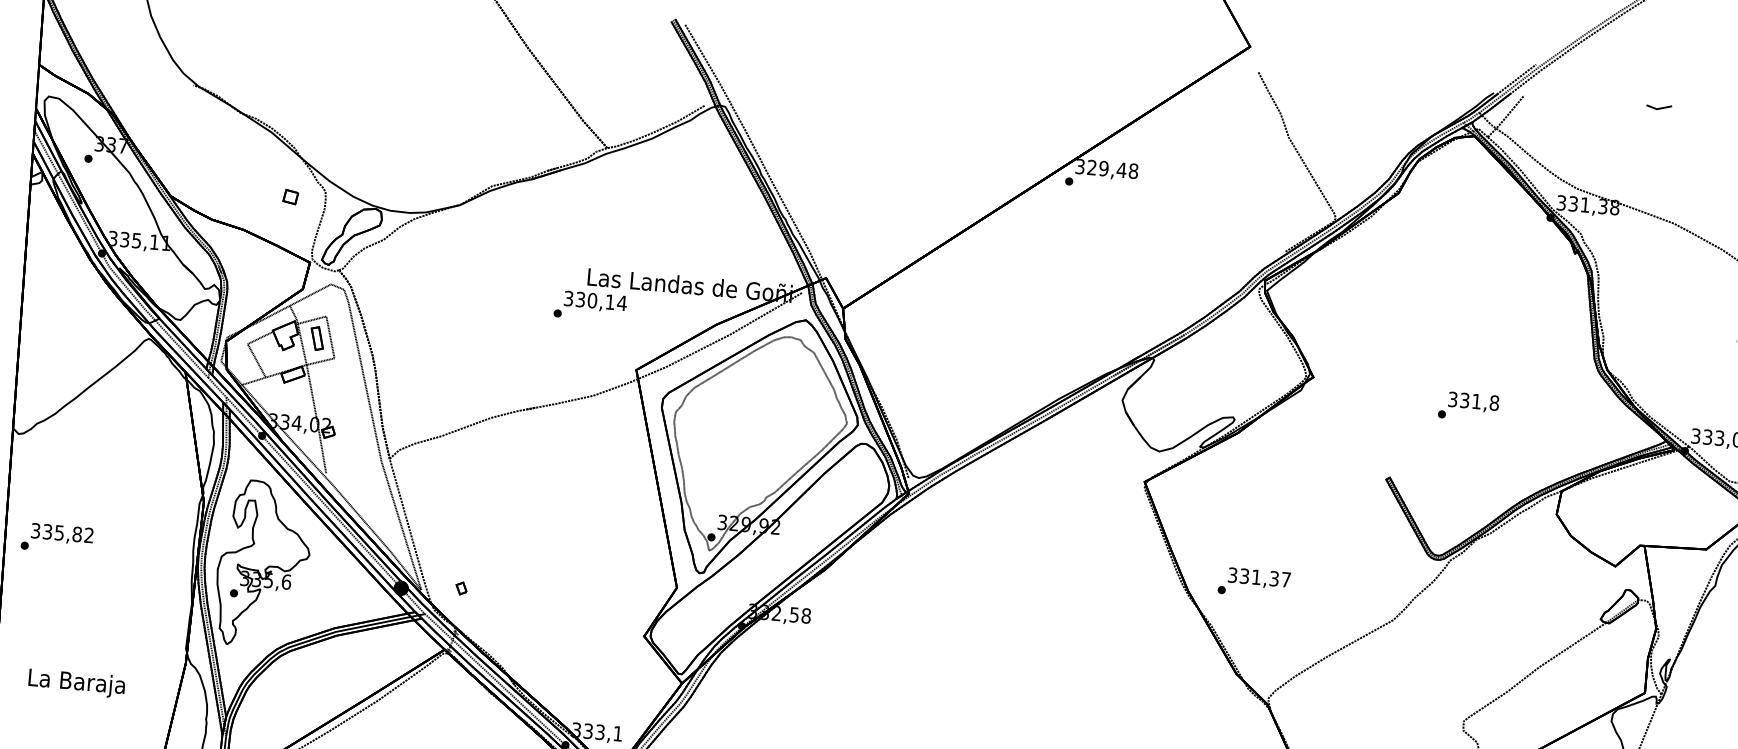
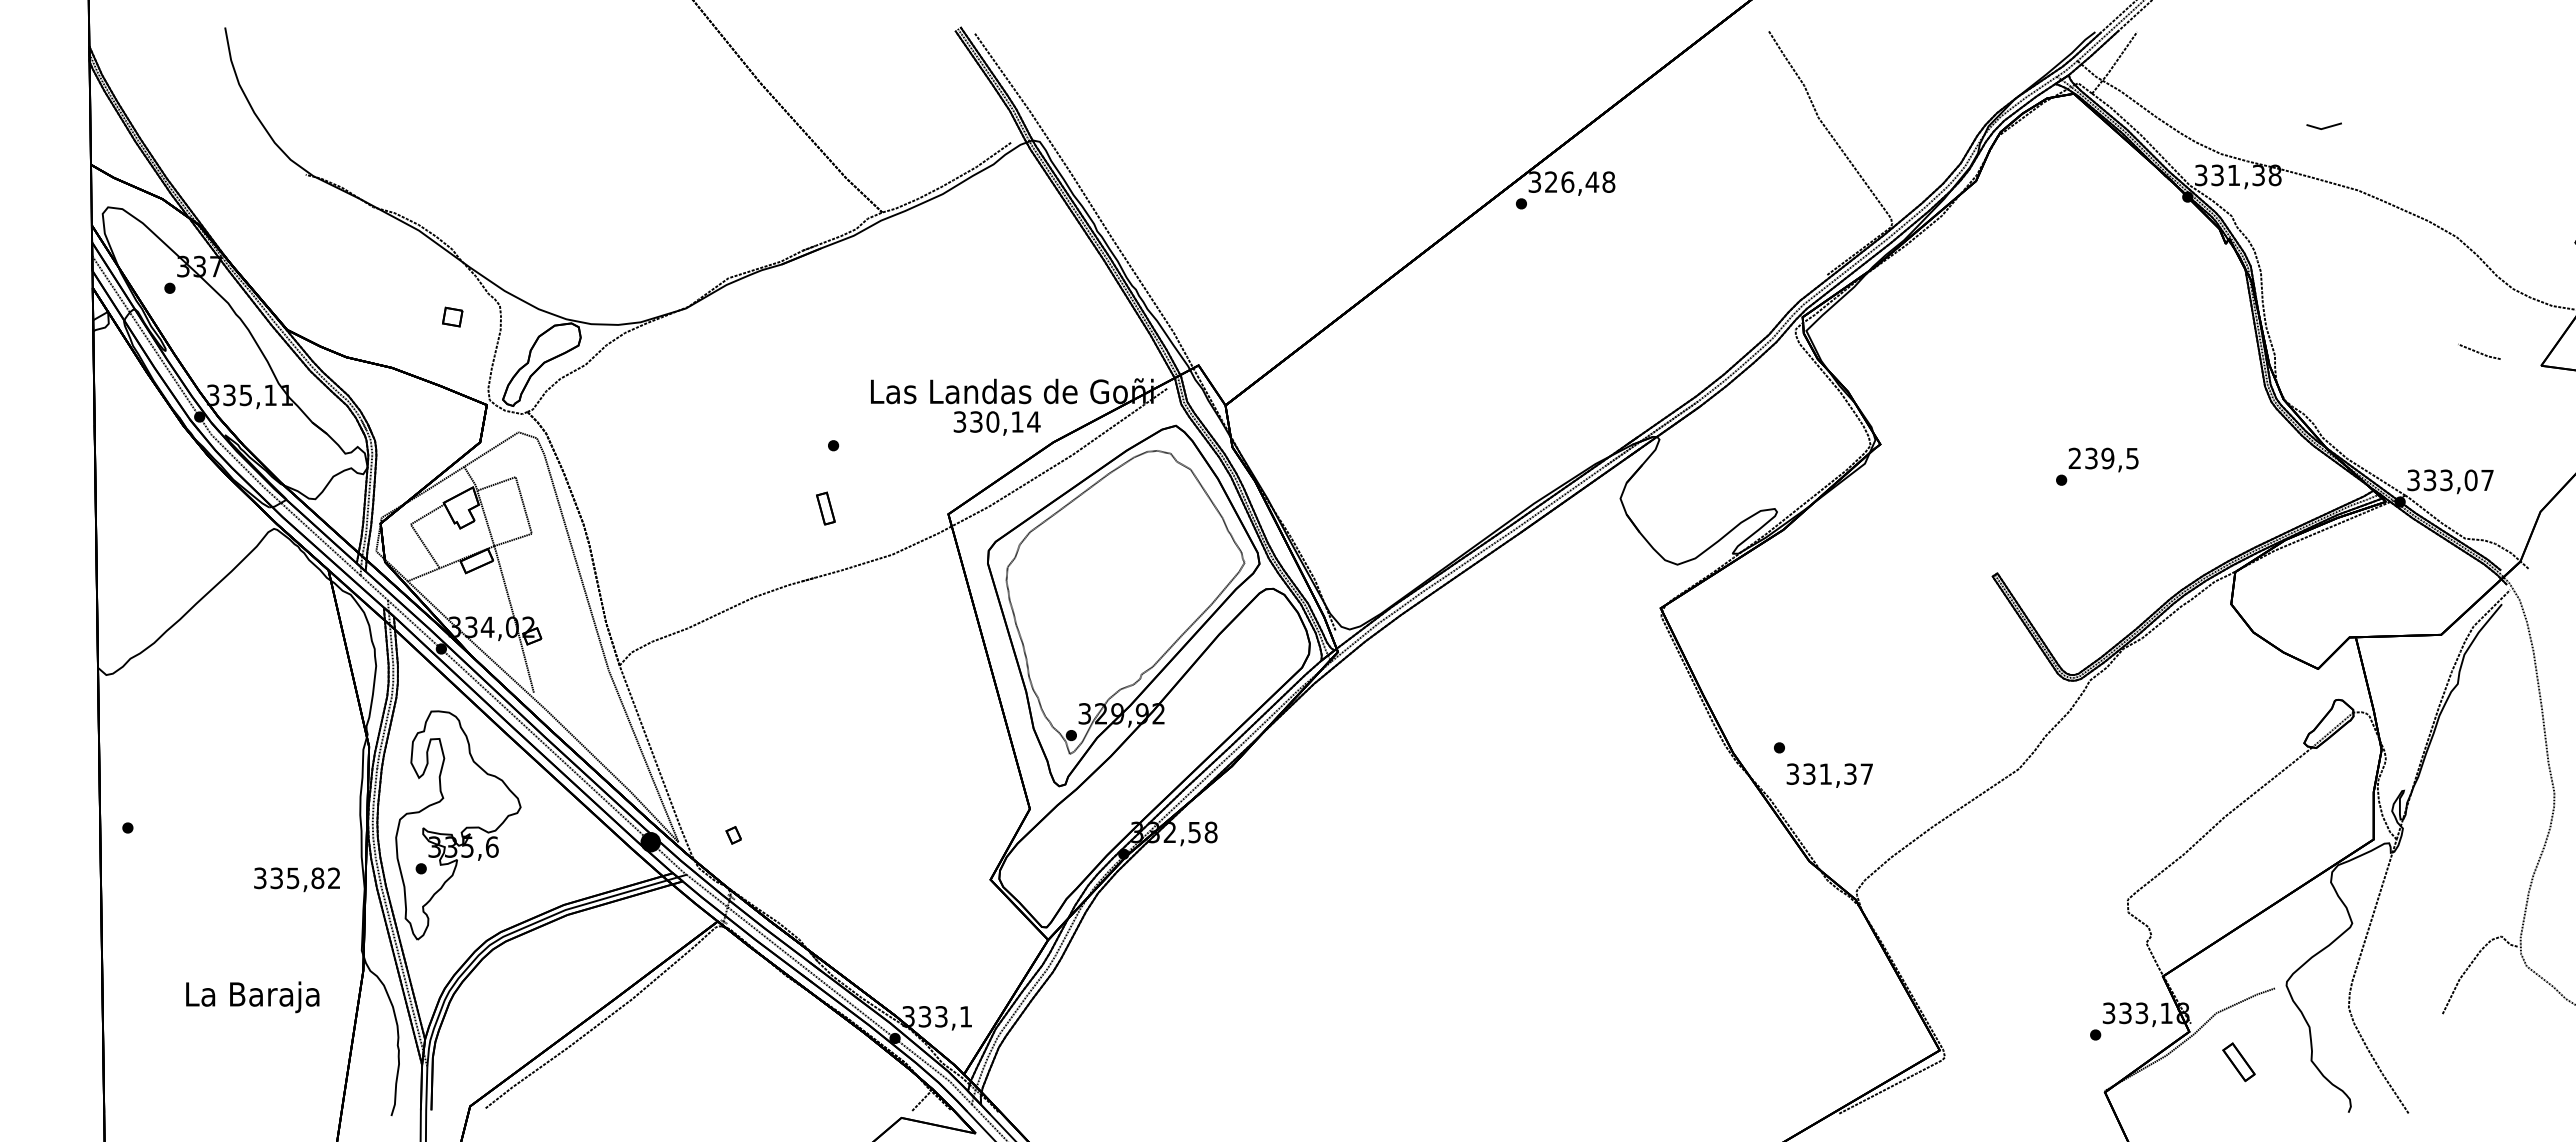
line: (1658, 108) -> (2323, 127), moved
text: (1103, 168) -> (1567, 181), 329,48 -> 326,48
text: (595, 301) -> (996, 423), moved
part: (317, 338) -> (825, 508), moved
text: (1473, 401) -> (2103, 458), 331,8 -> 239,5
text: (61, 533) -> (296, 879), moved
text: (1259, 578) -> (1829, 775), moved
text: (76, 683) -> (252, 997), moved

